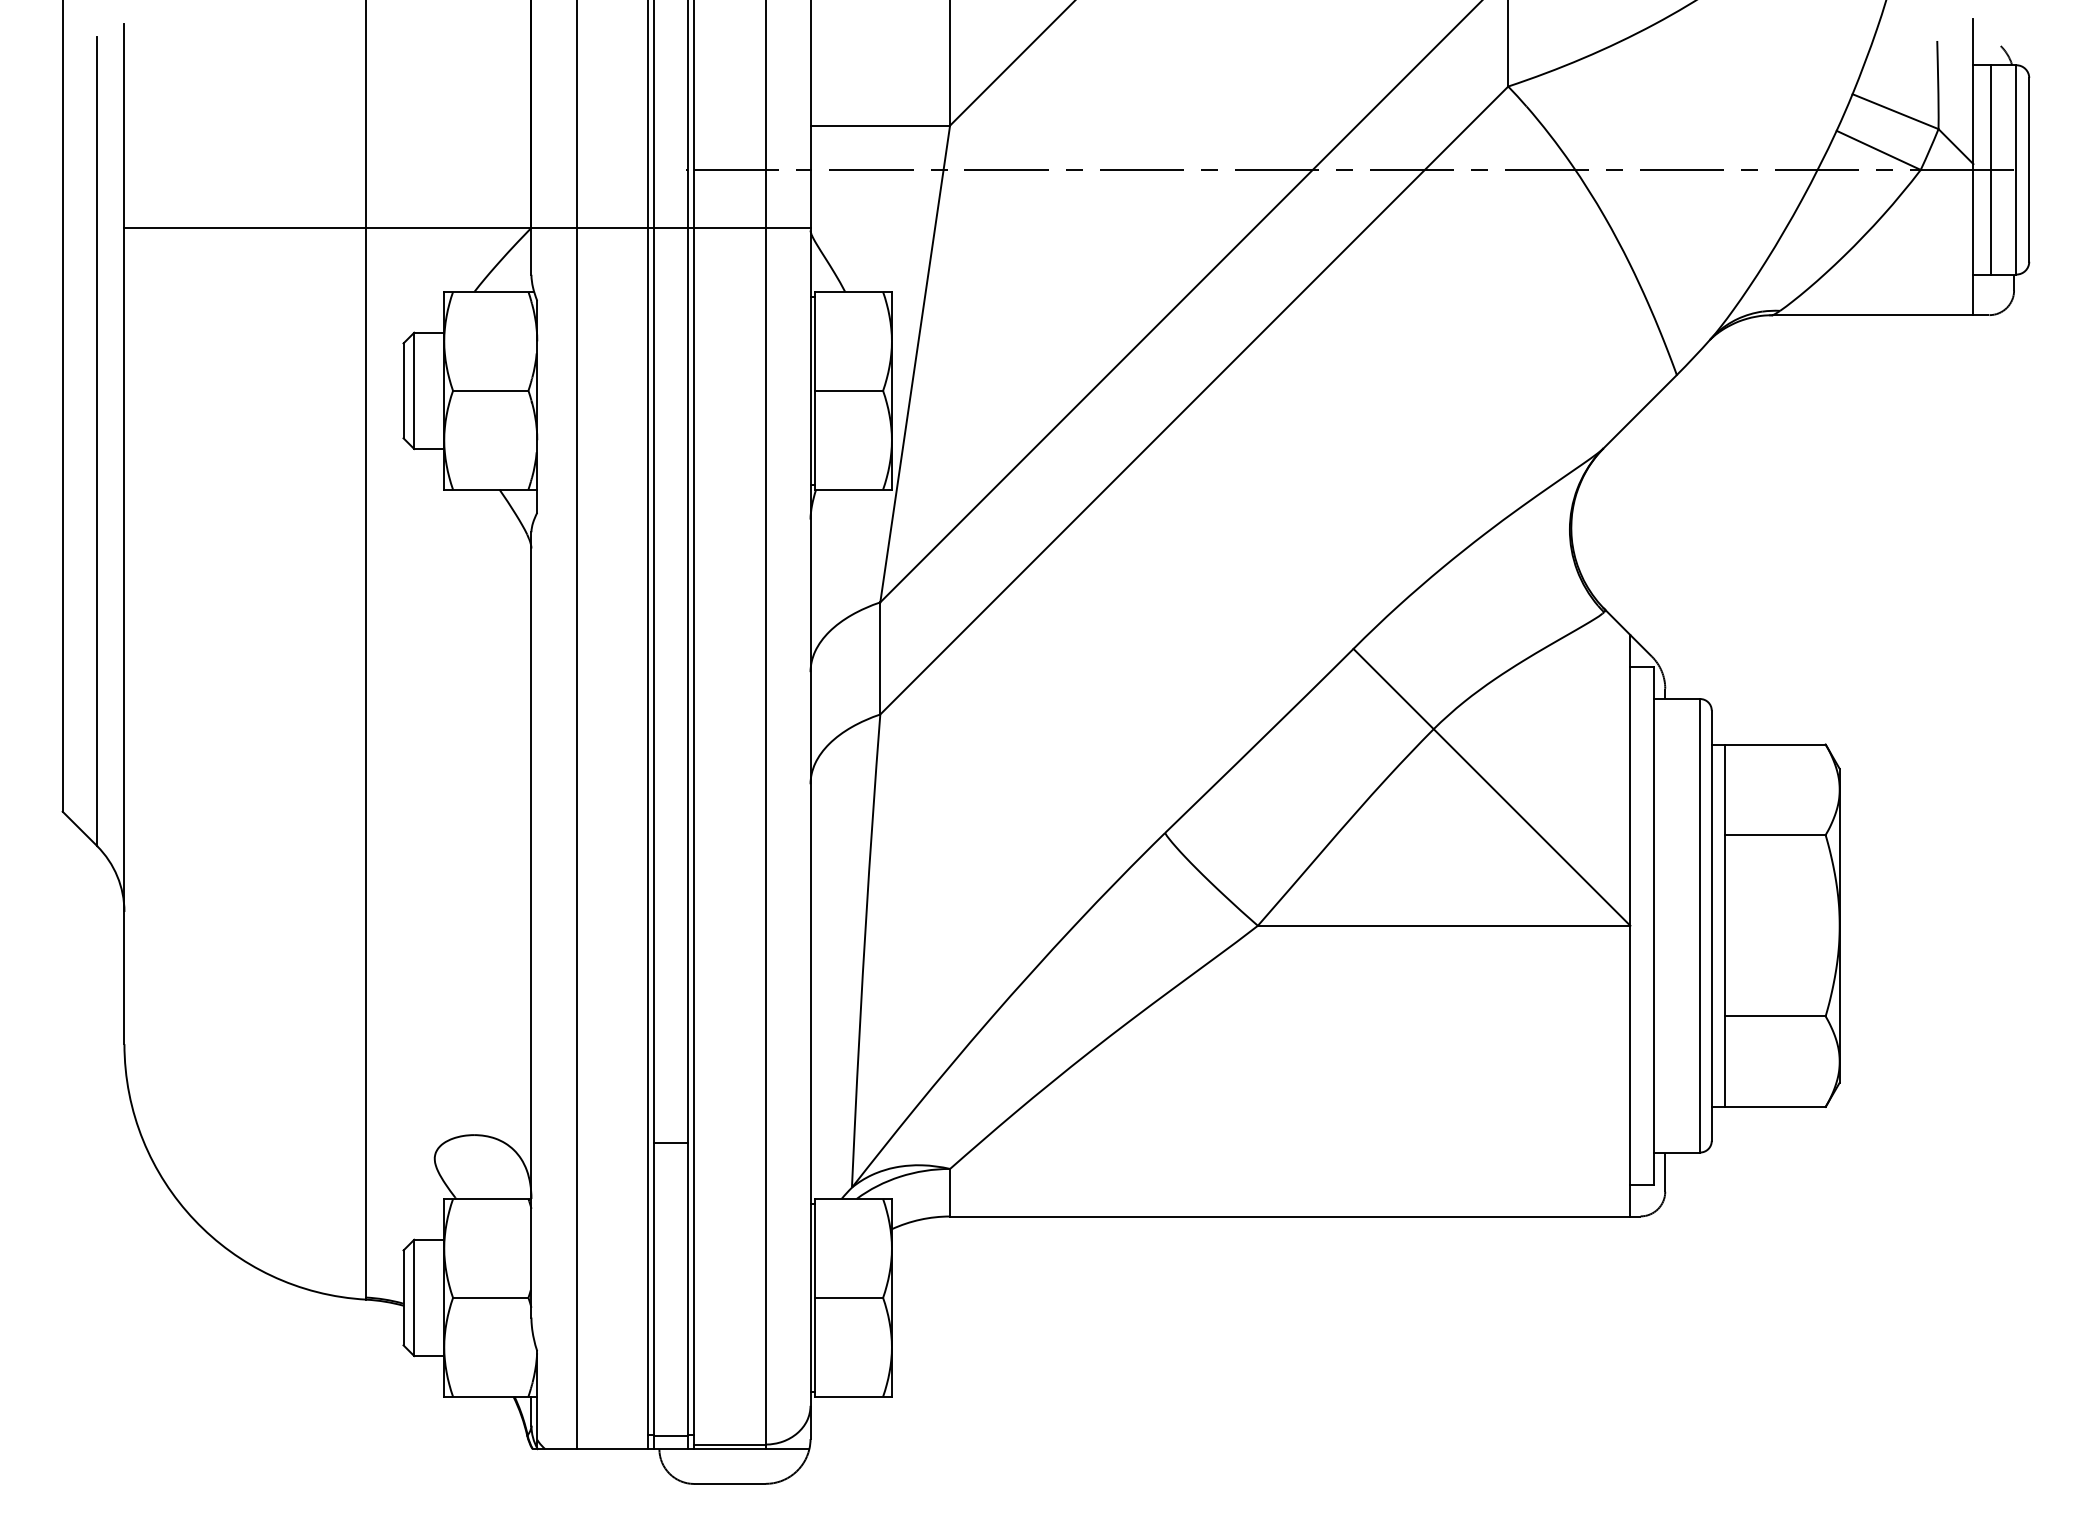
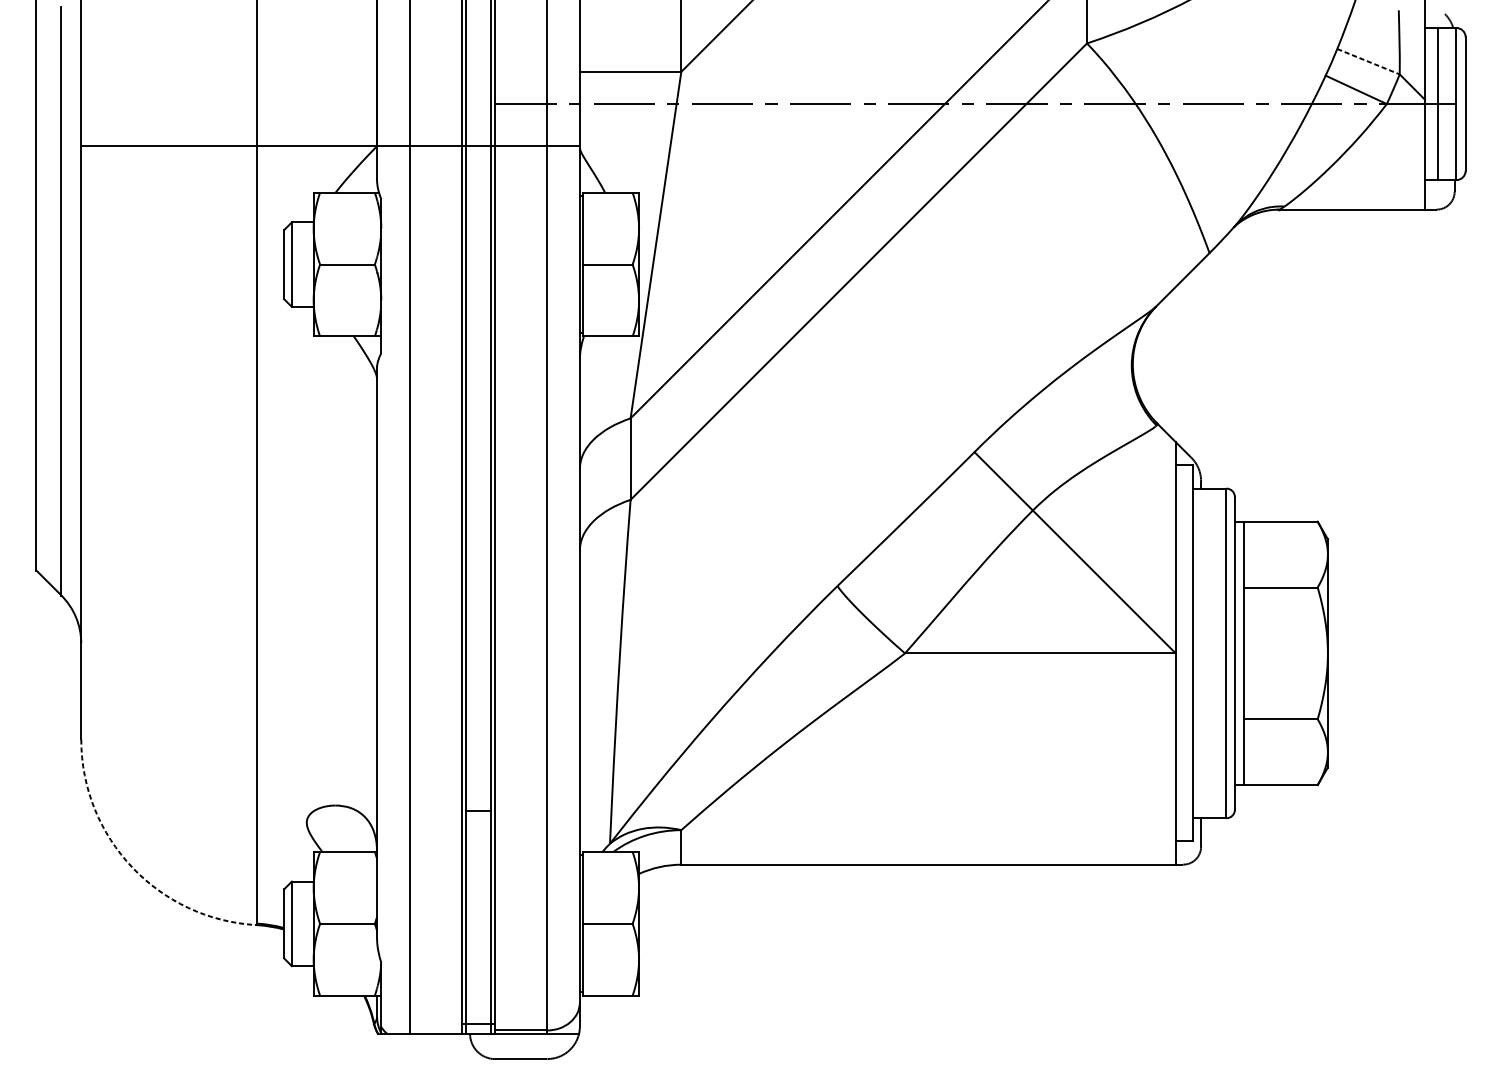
line: (1896, 111) -> (1369, 61), solid -> dashed
arc: (194, 1220) -> (132, 867), solid -> dashed

